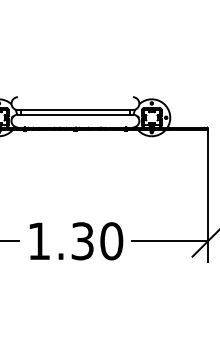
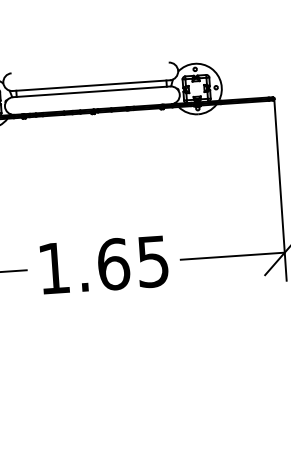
text: (97, 241) -> (133, 263), 1.30 -> 1.65

